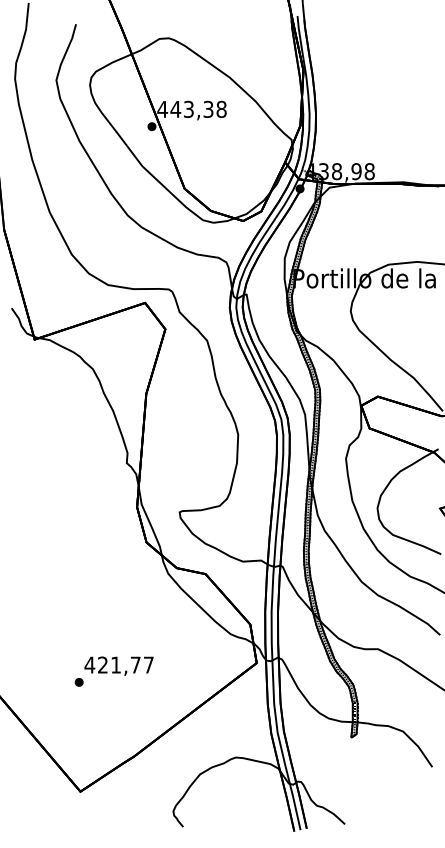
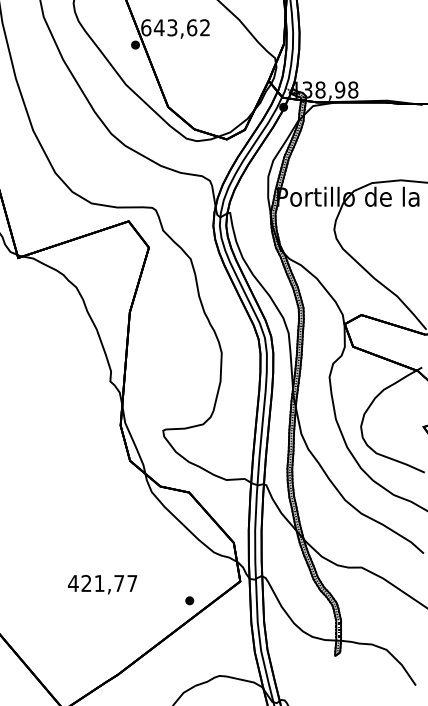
text: (191, 108) -> (175, 26), 443,38 -> 643,62
part: (78, 682) -> (189, 600), moved

